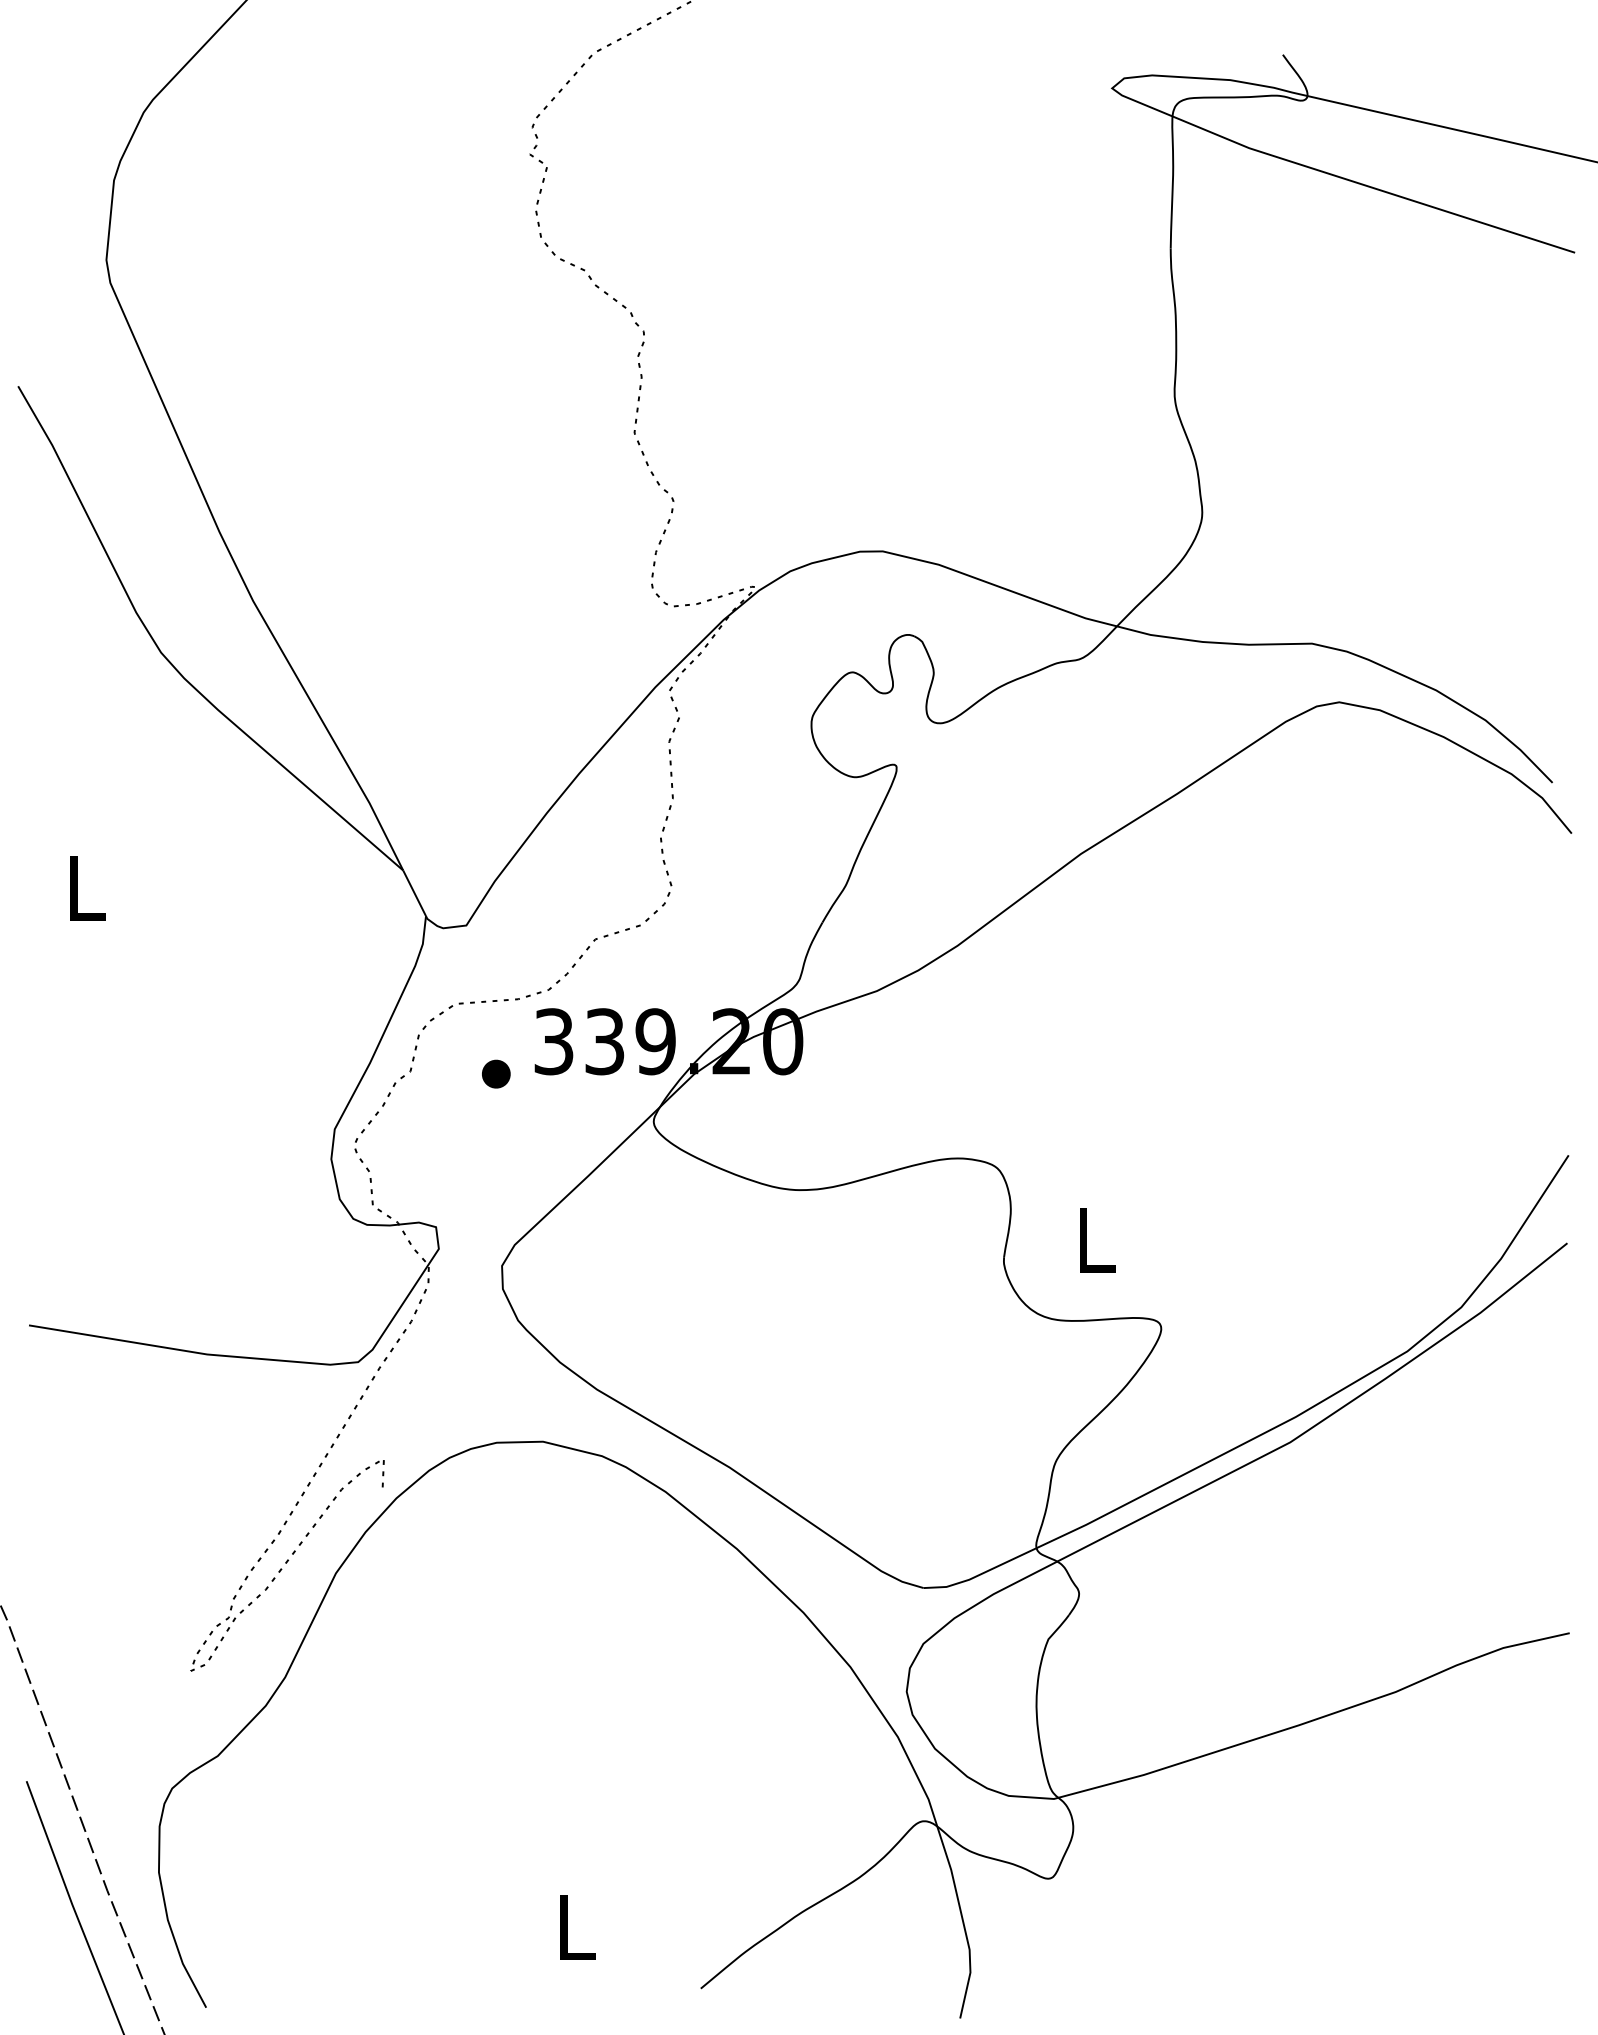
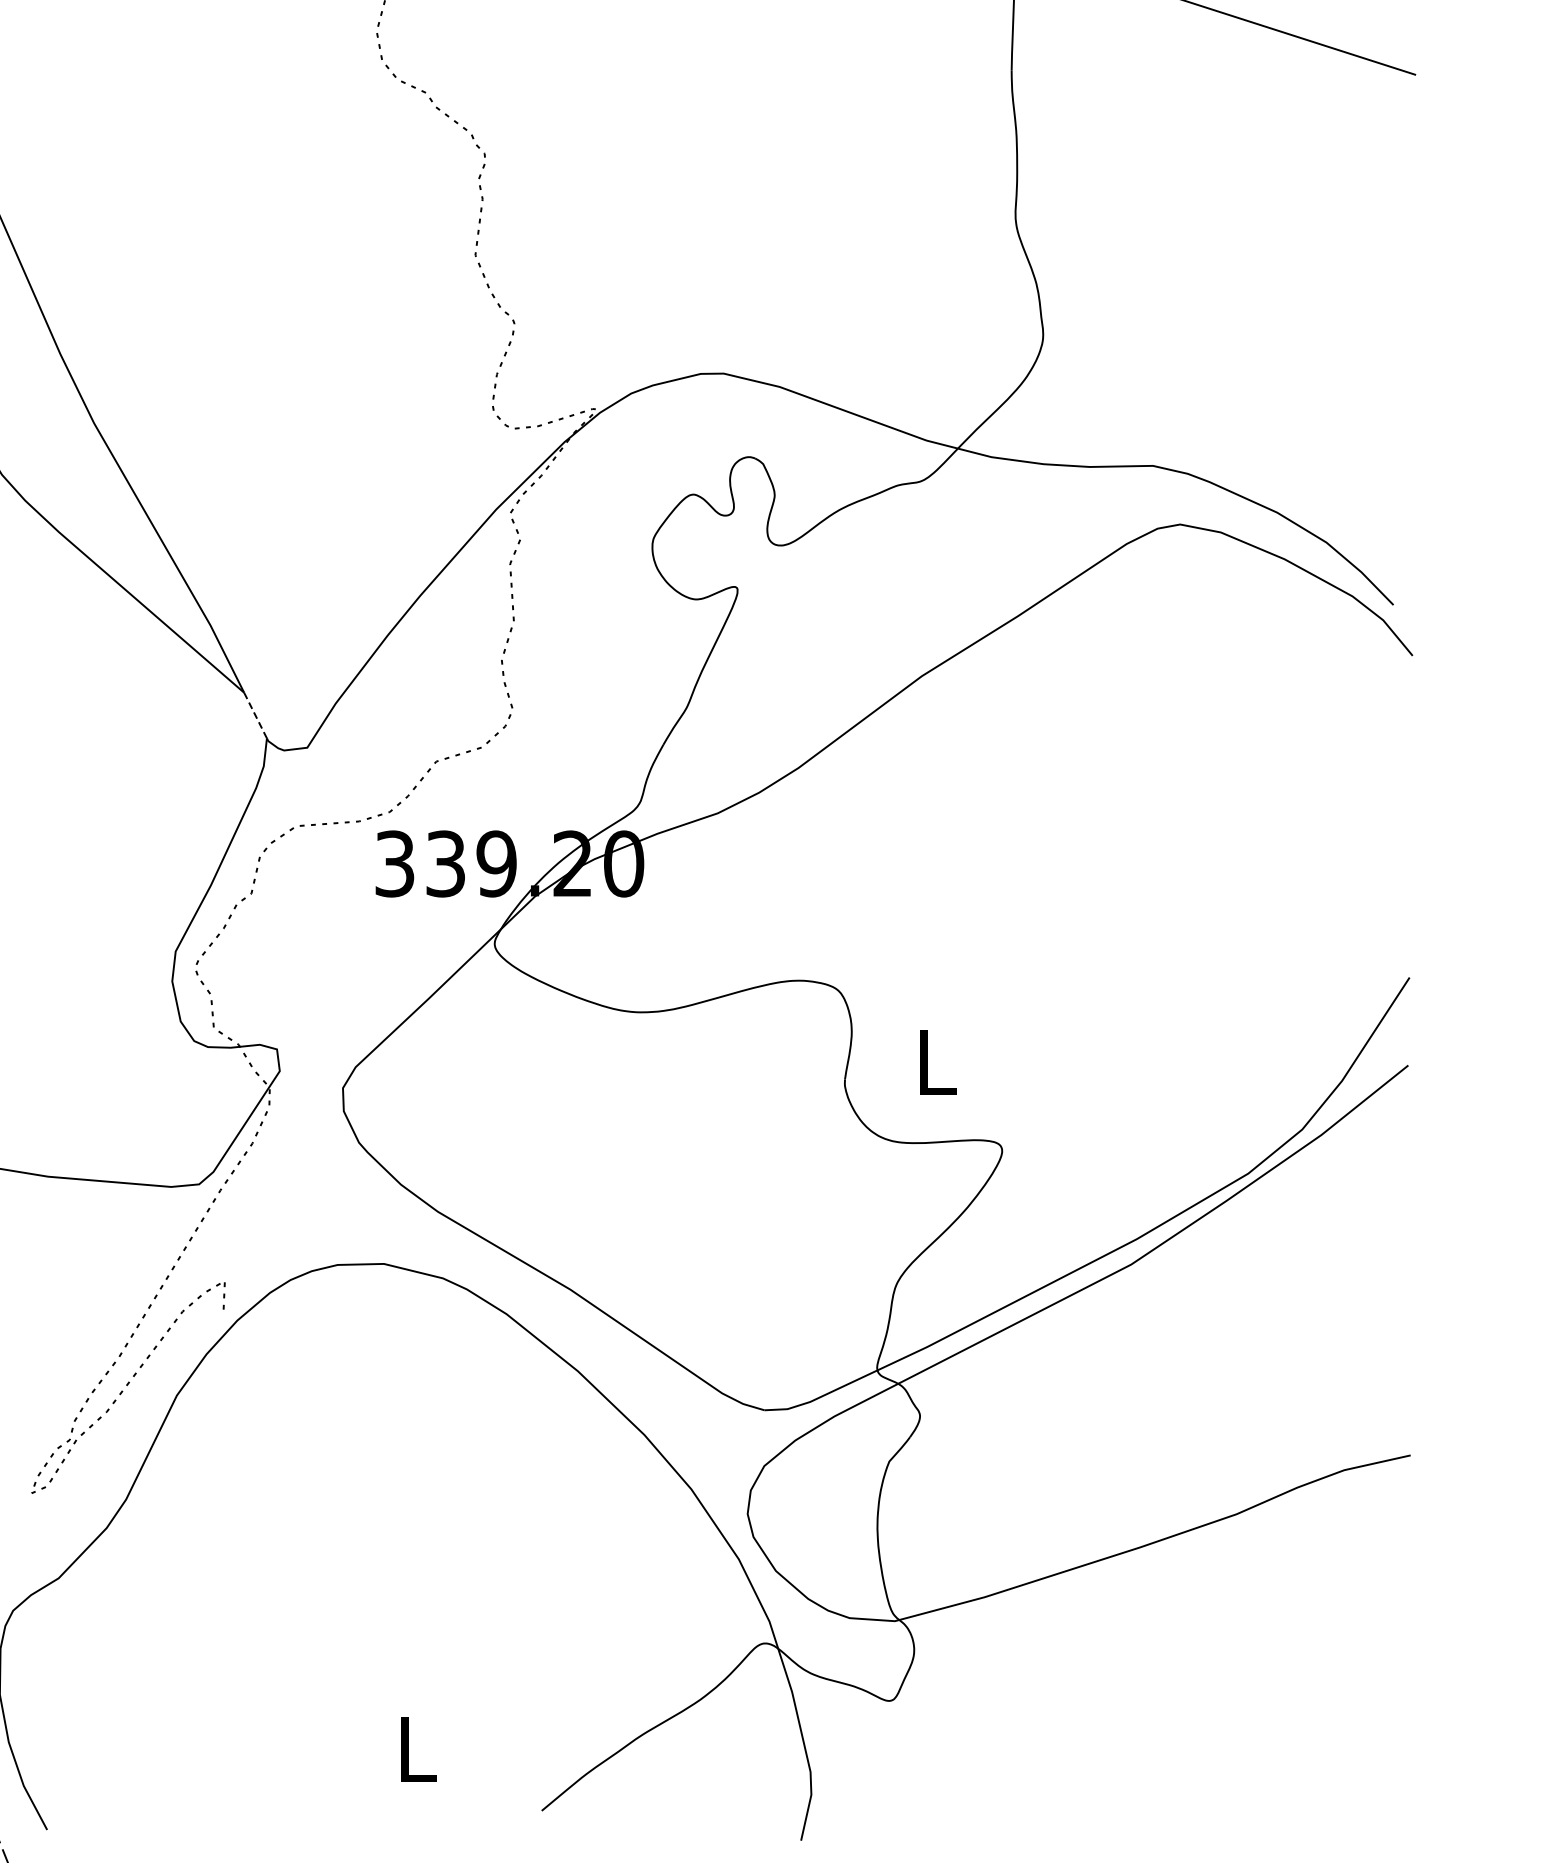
line: (414, 893) -> (255, 715), solid -> dashed
part: (496, 1073) -> (337, 895), removed

